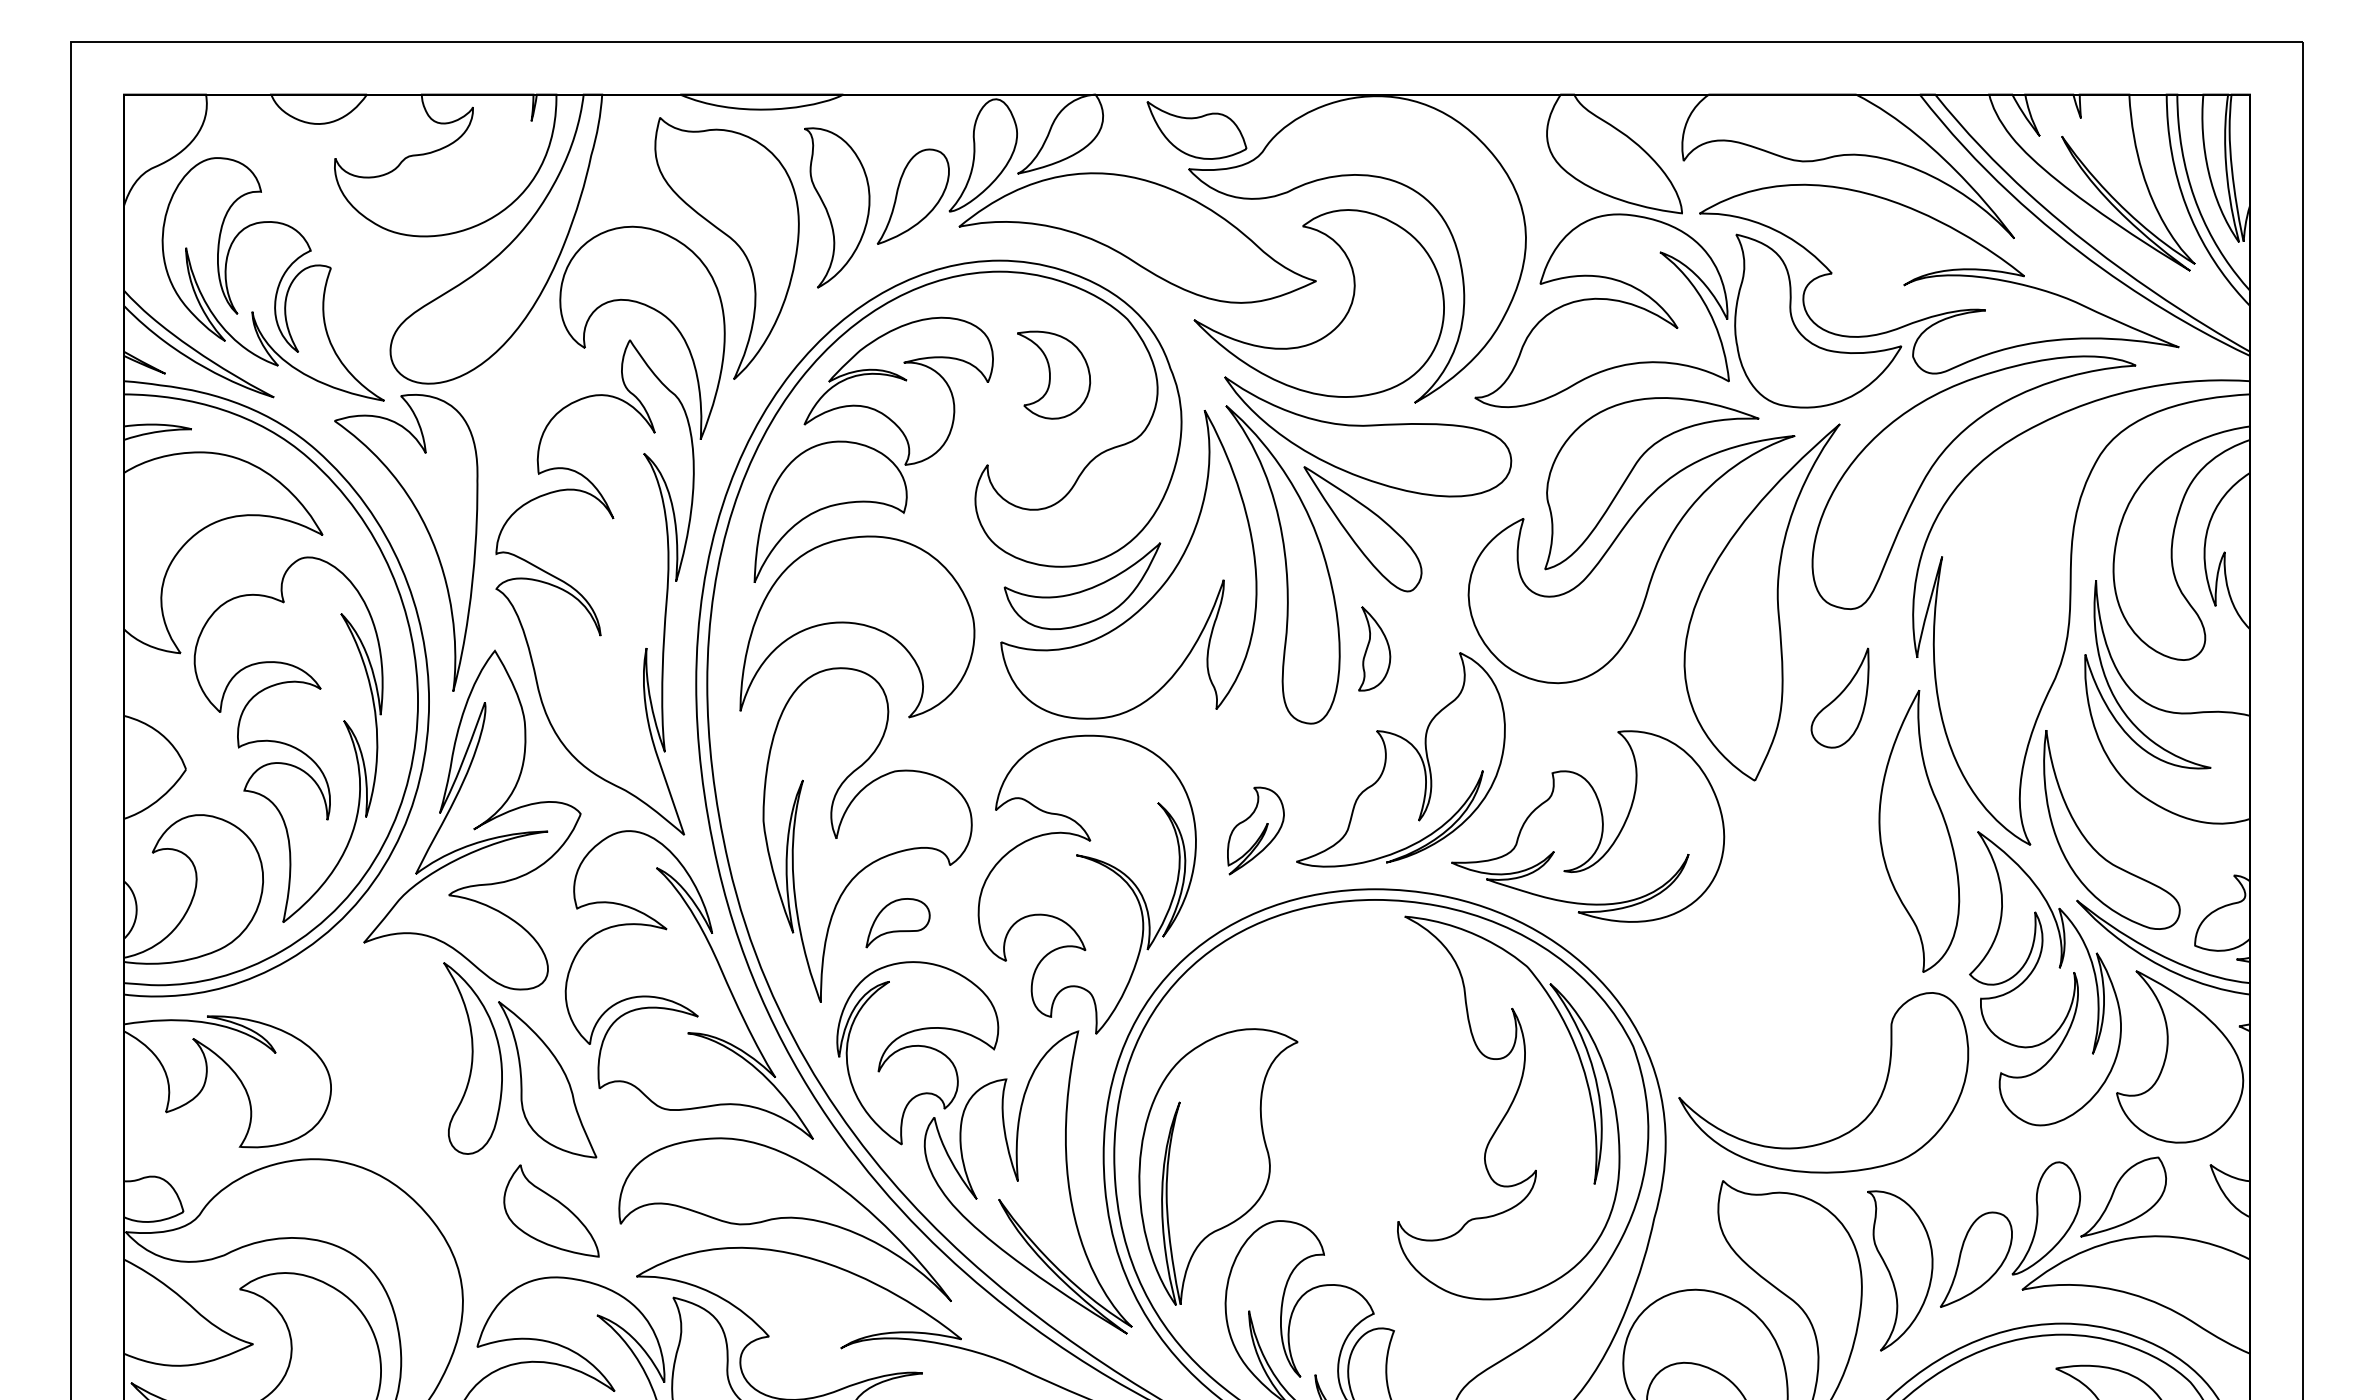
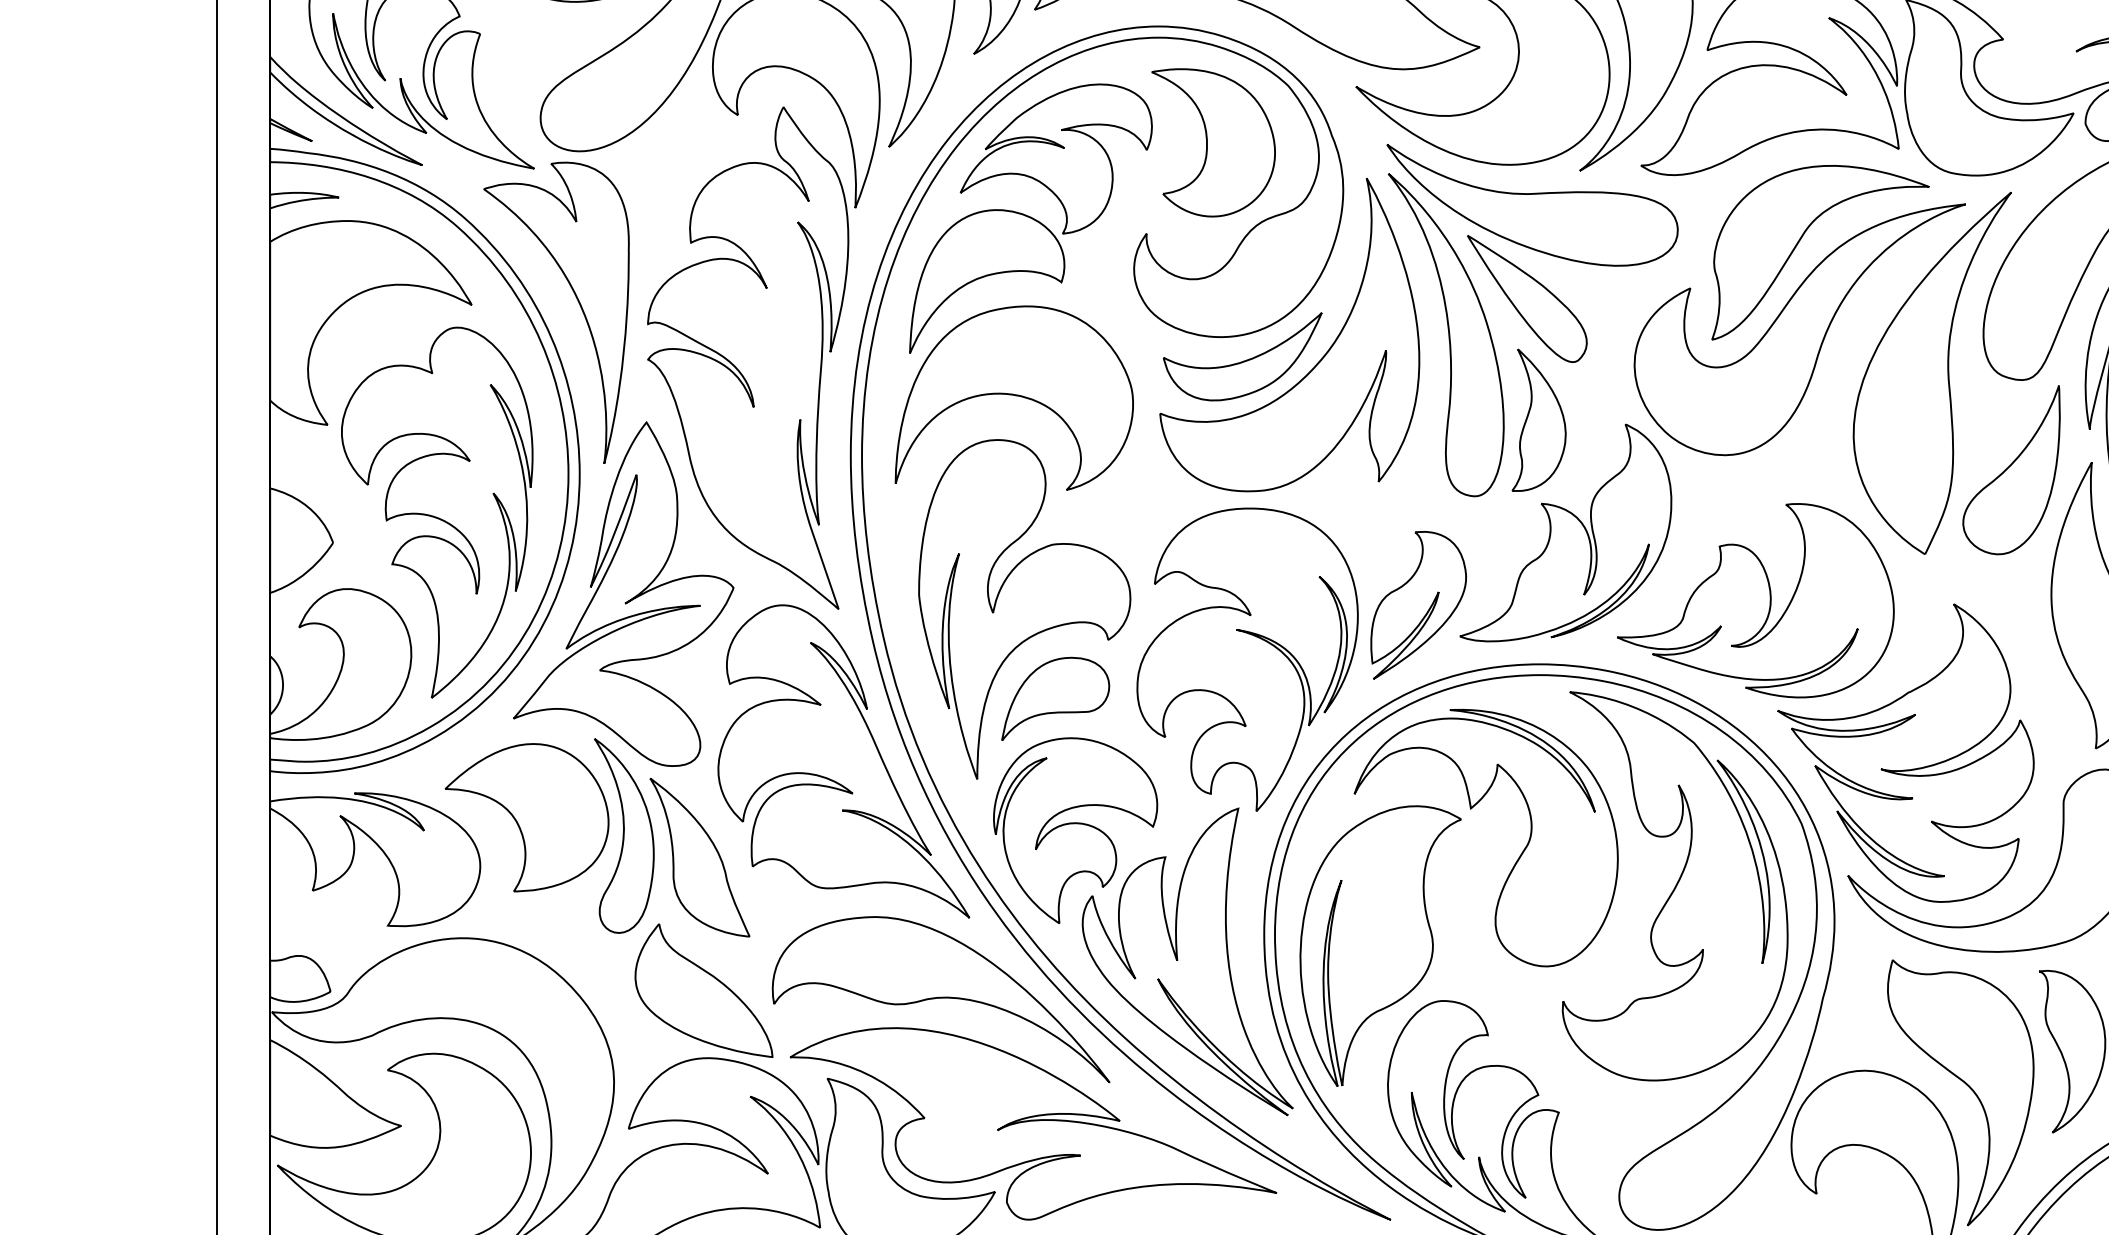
part: (1053, 374) -> (1213, 142), size x1.67
part: (1374, 648) -> (1539, 420), size x1.67
part: (1839, 697) -> (2010, 469), size x1.67
part: (1255, 830) -> (1418, 604), size x1.67
part: (897, 922) -> (1055, 698), size x1.67
part: (1735, 976) -> (1905, 752), added
part: (1307, 1032) -> (1471, 809), added
part: (377, 1039) -> (527, 816), added
part: (551, 1210) -> (703, 990), size x1.43

